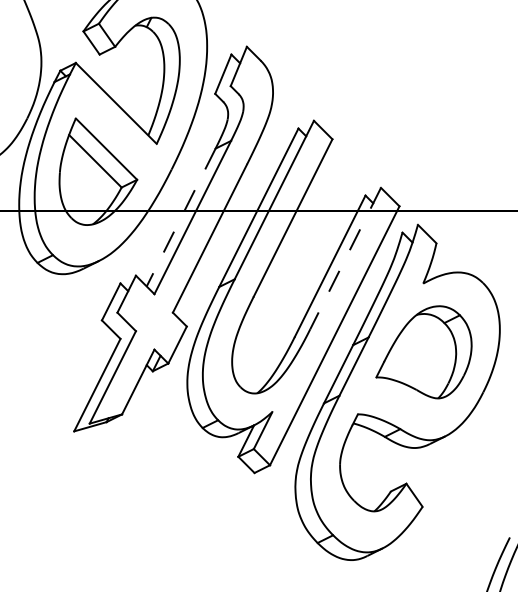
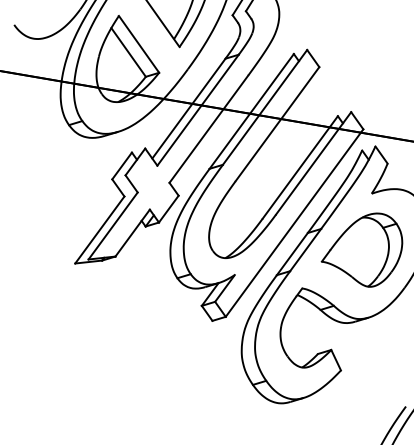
line: (180, 218) -> (188, 109), dashed -> solid
line: (345, 258) -> (313, 163), dashed -> solid

